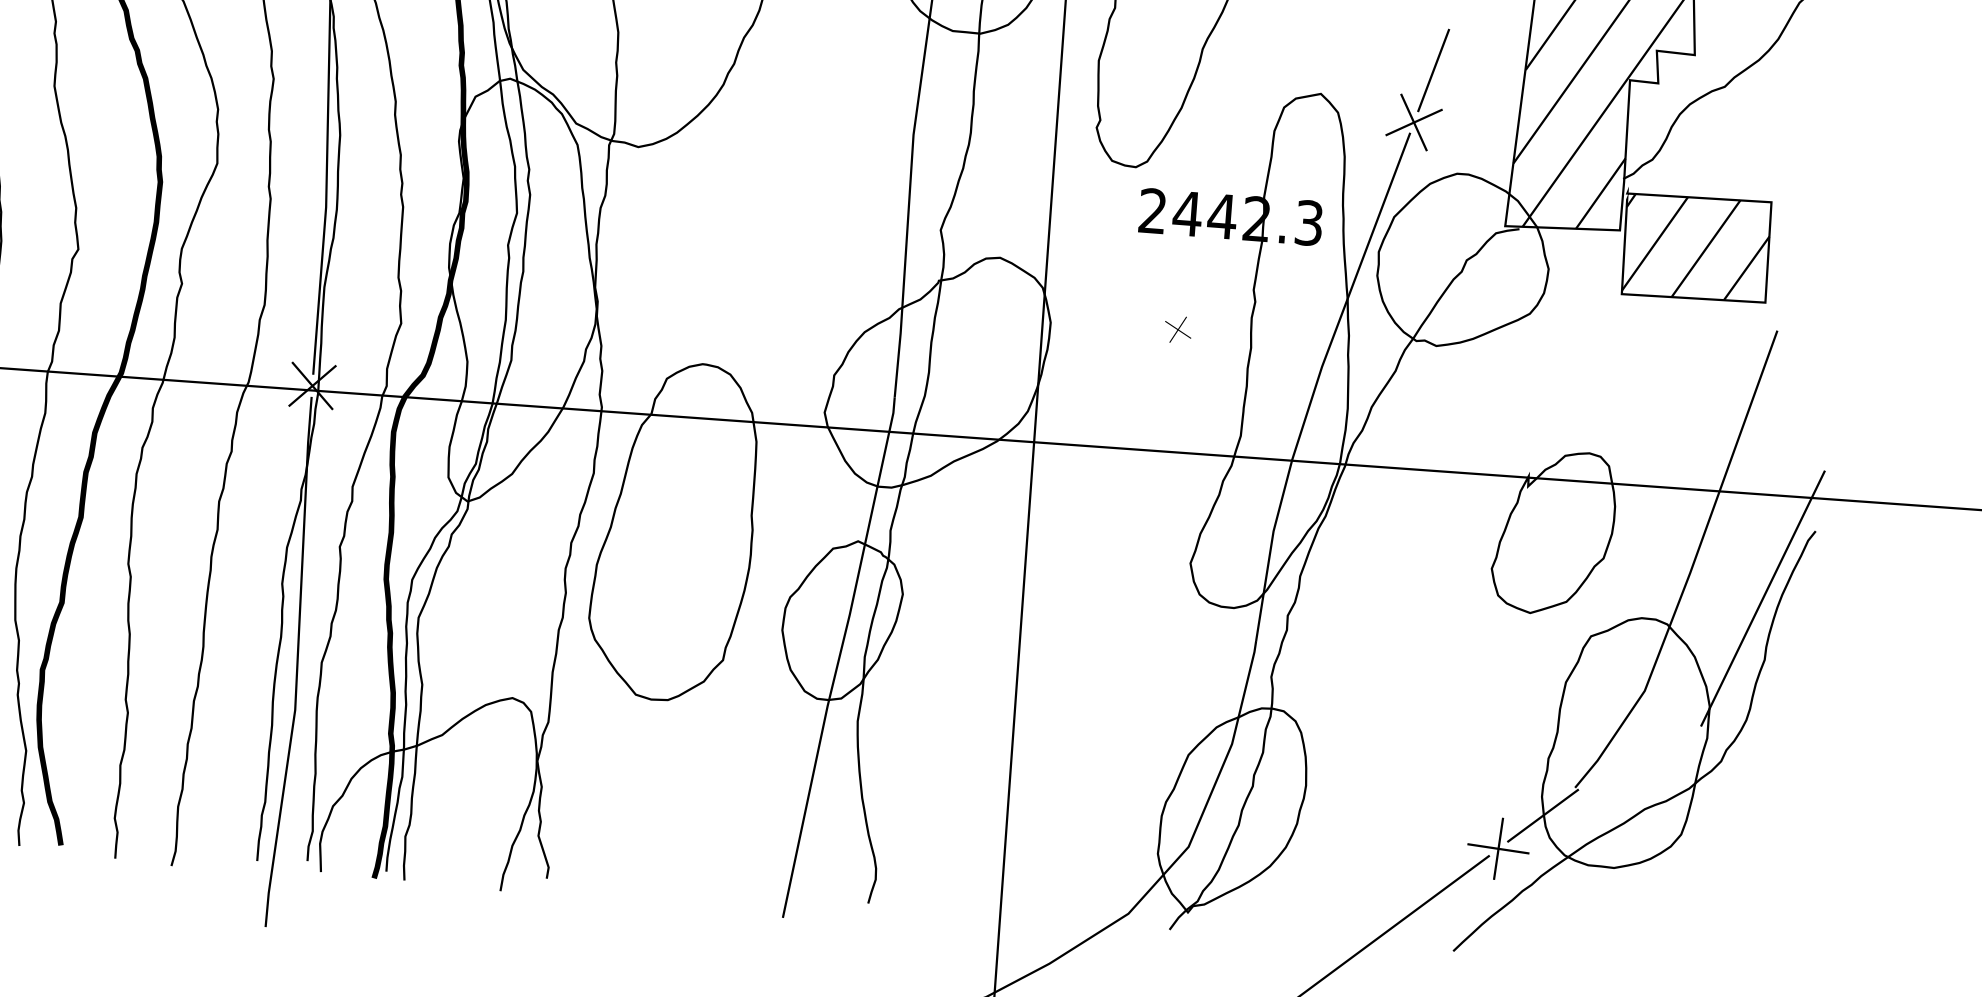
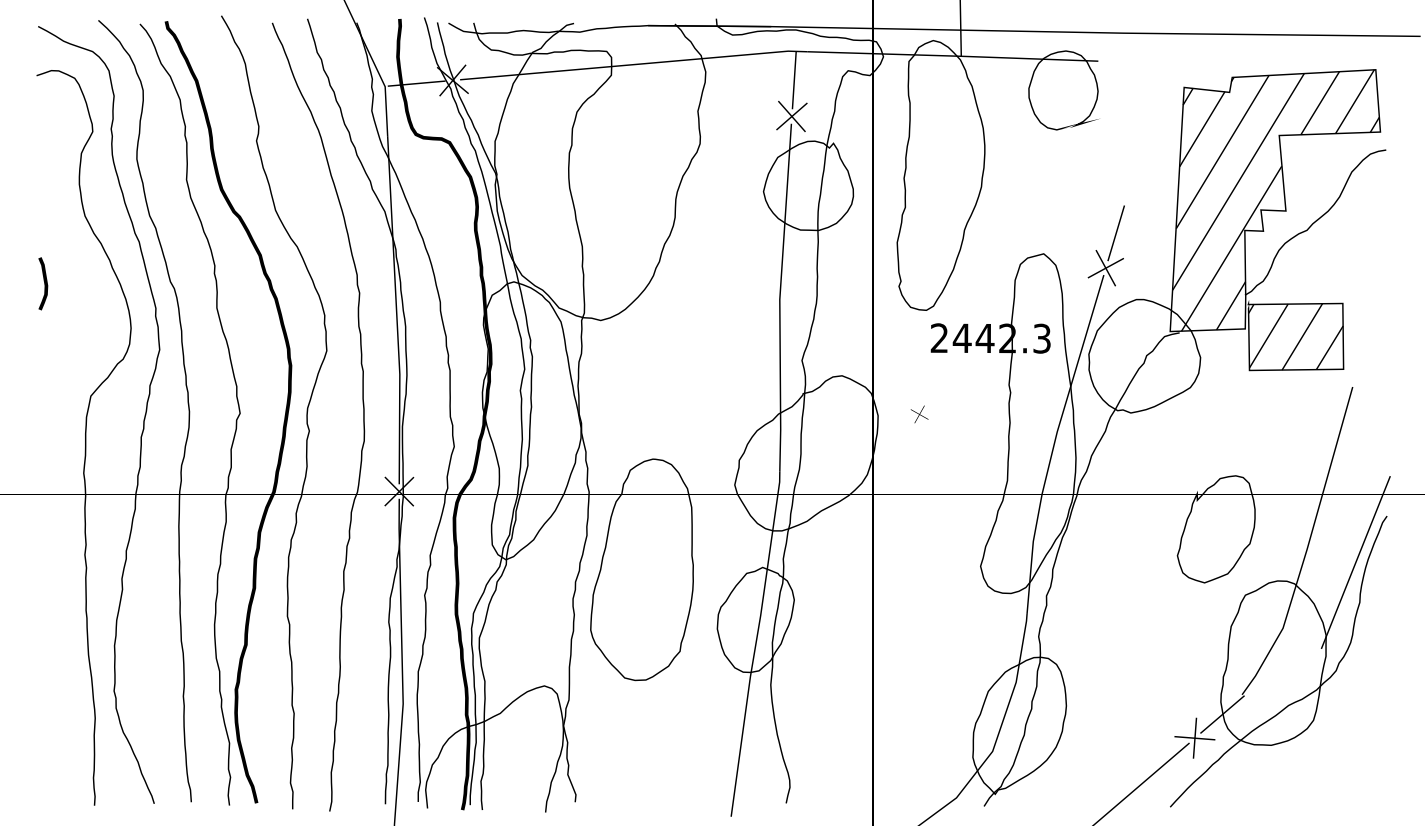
part: (1177, 329) -> (919, 414), moved

